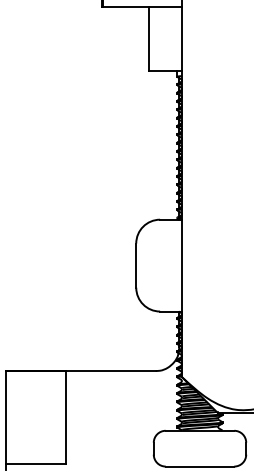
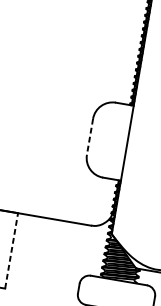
line: (136, 266) -> (90, 137), solid -> dashed
line: (66, 416) -> (12, 250), solid -> dashed

